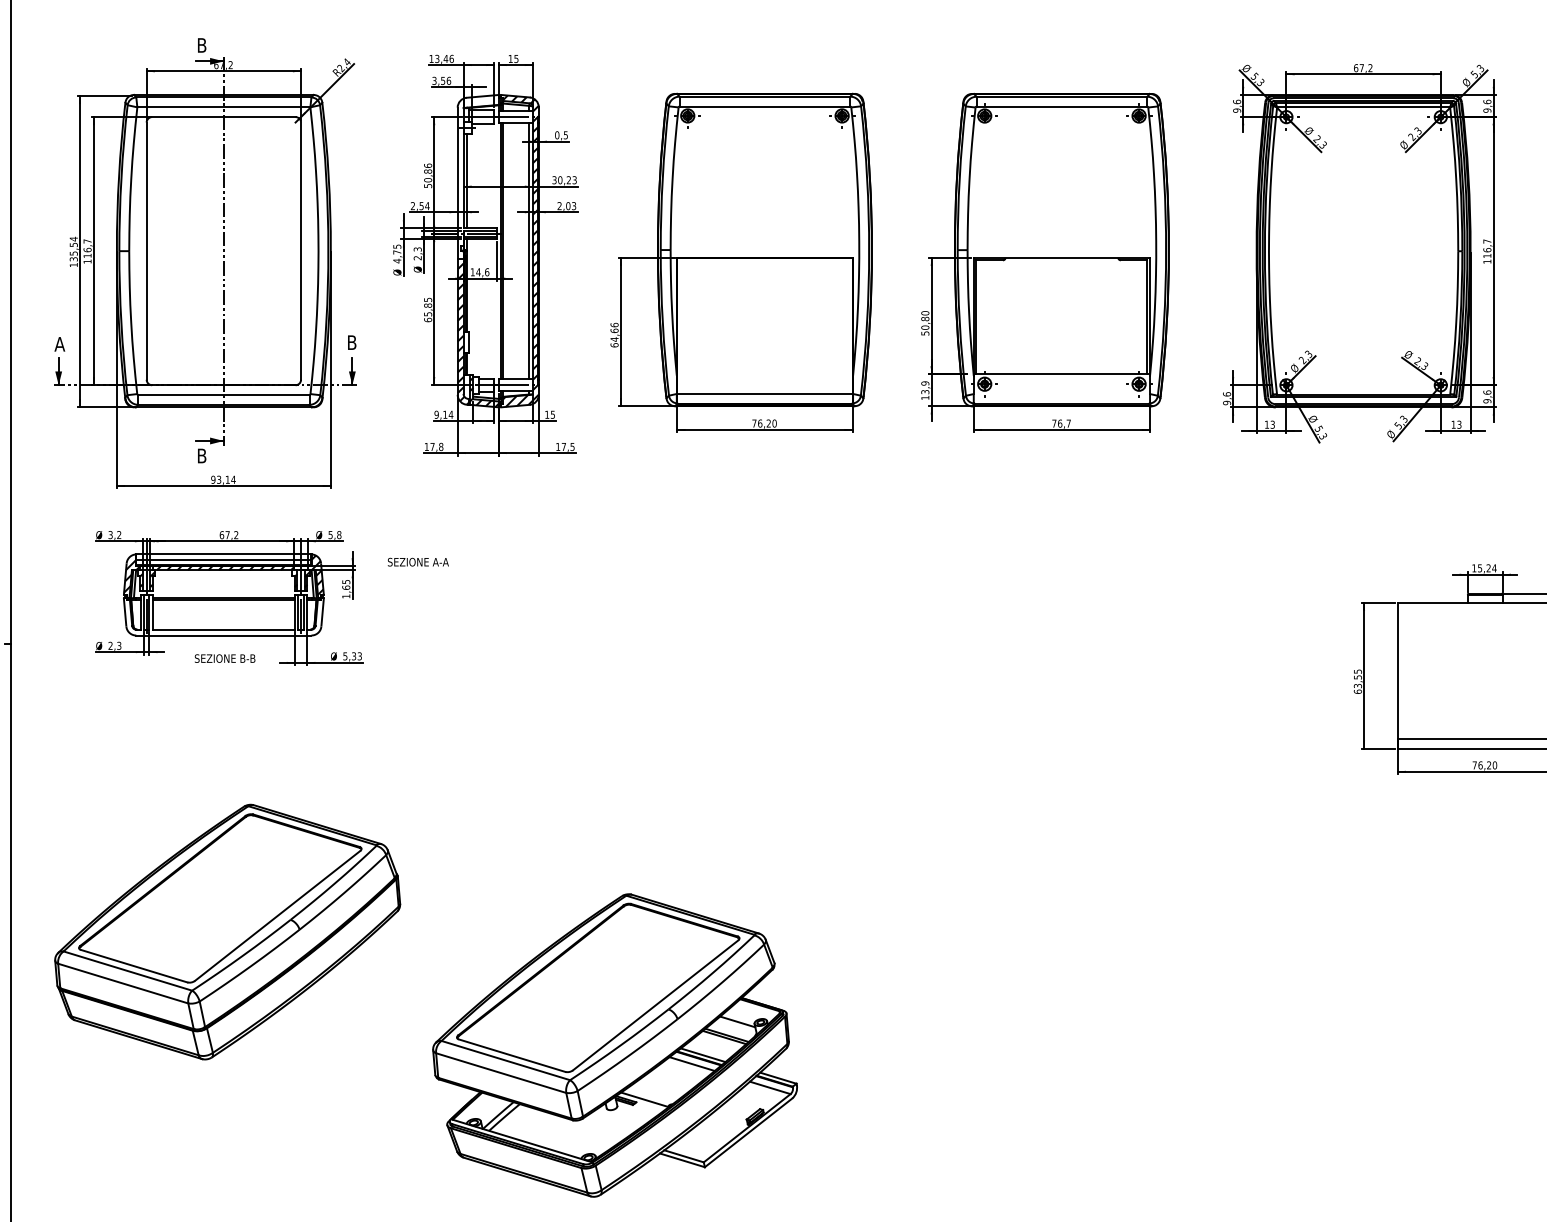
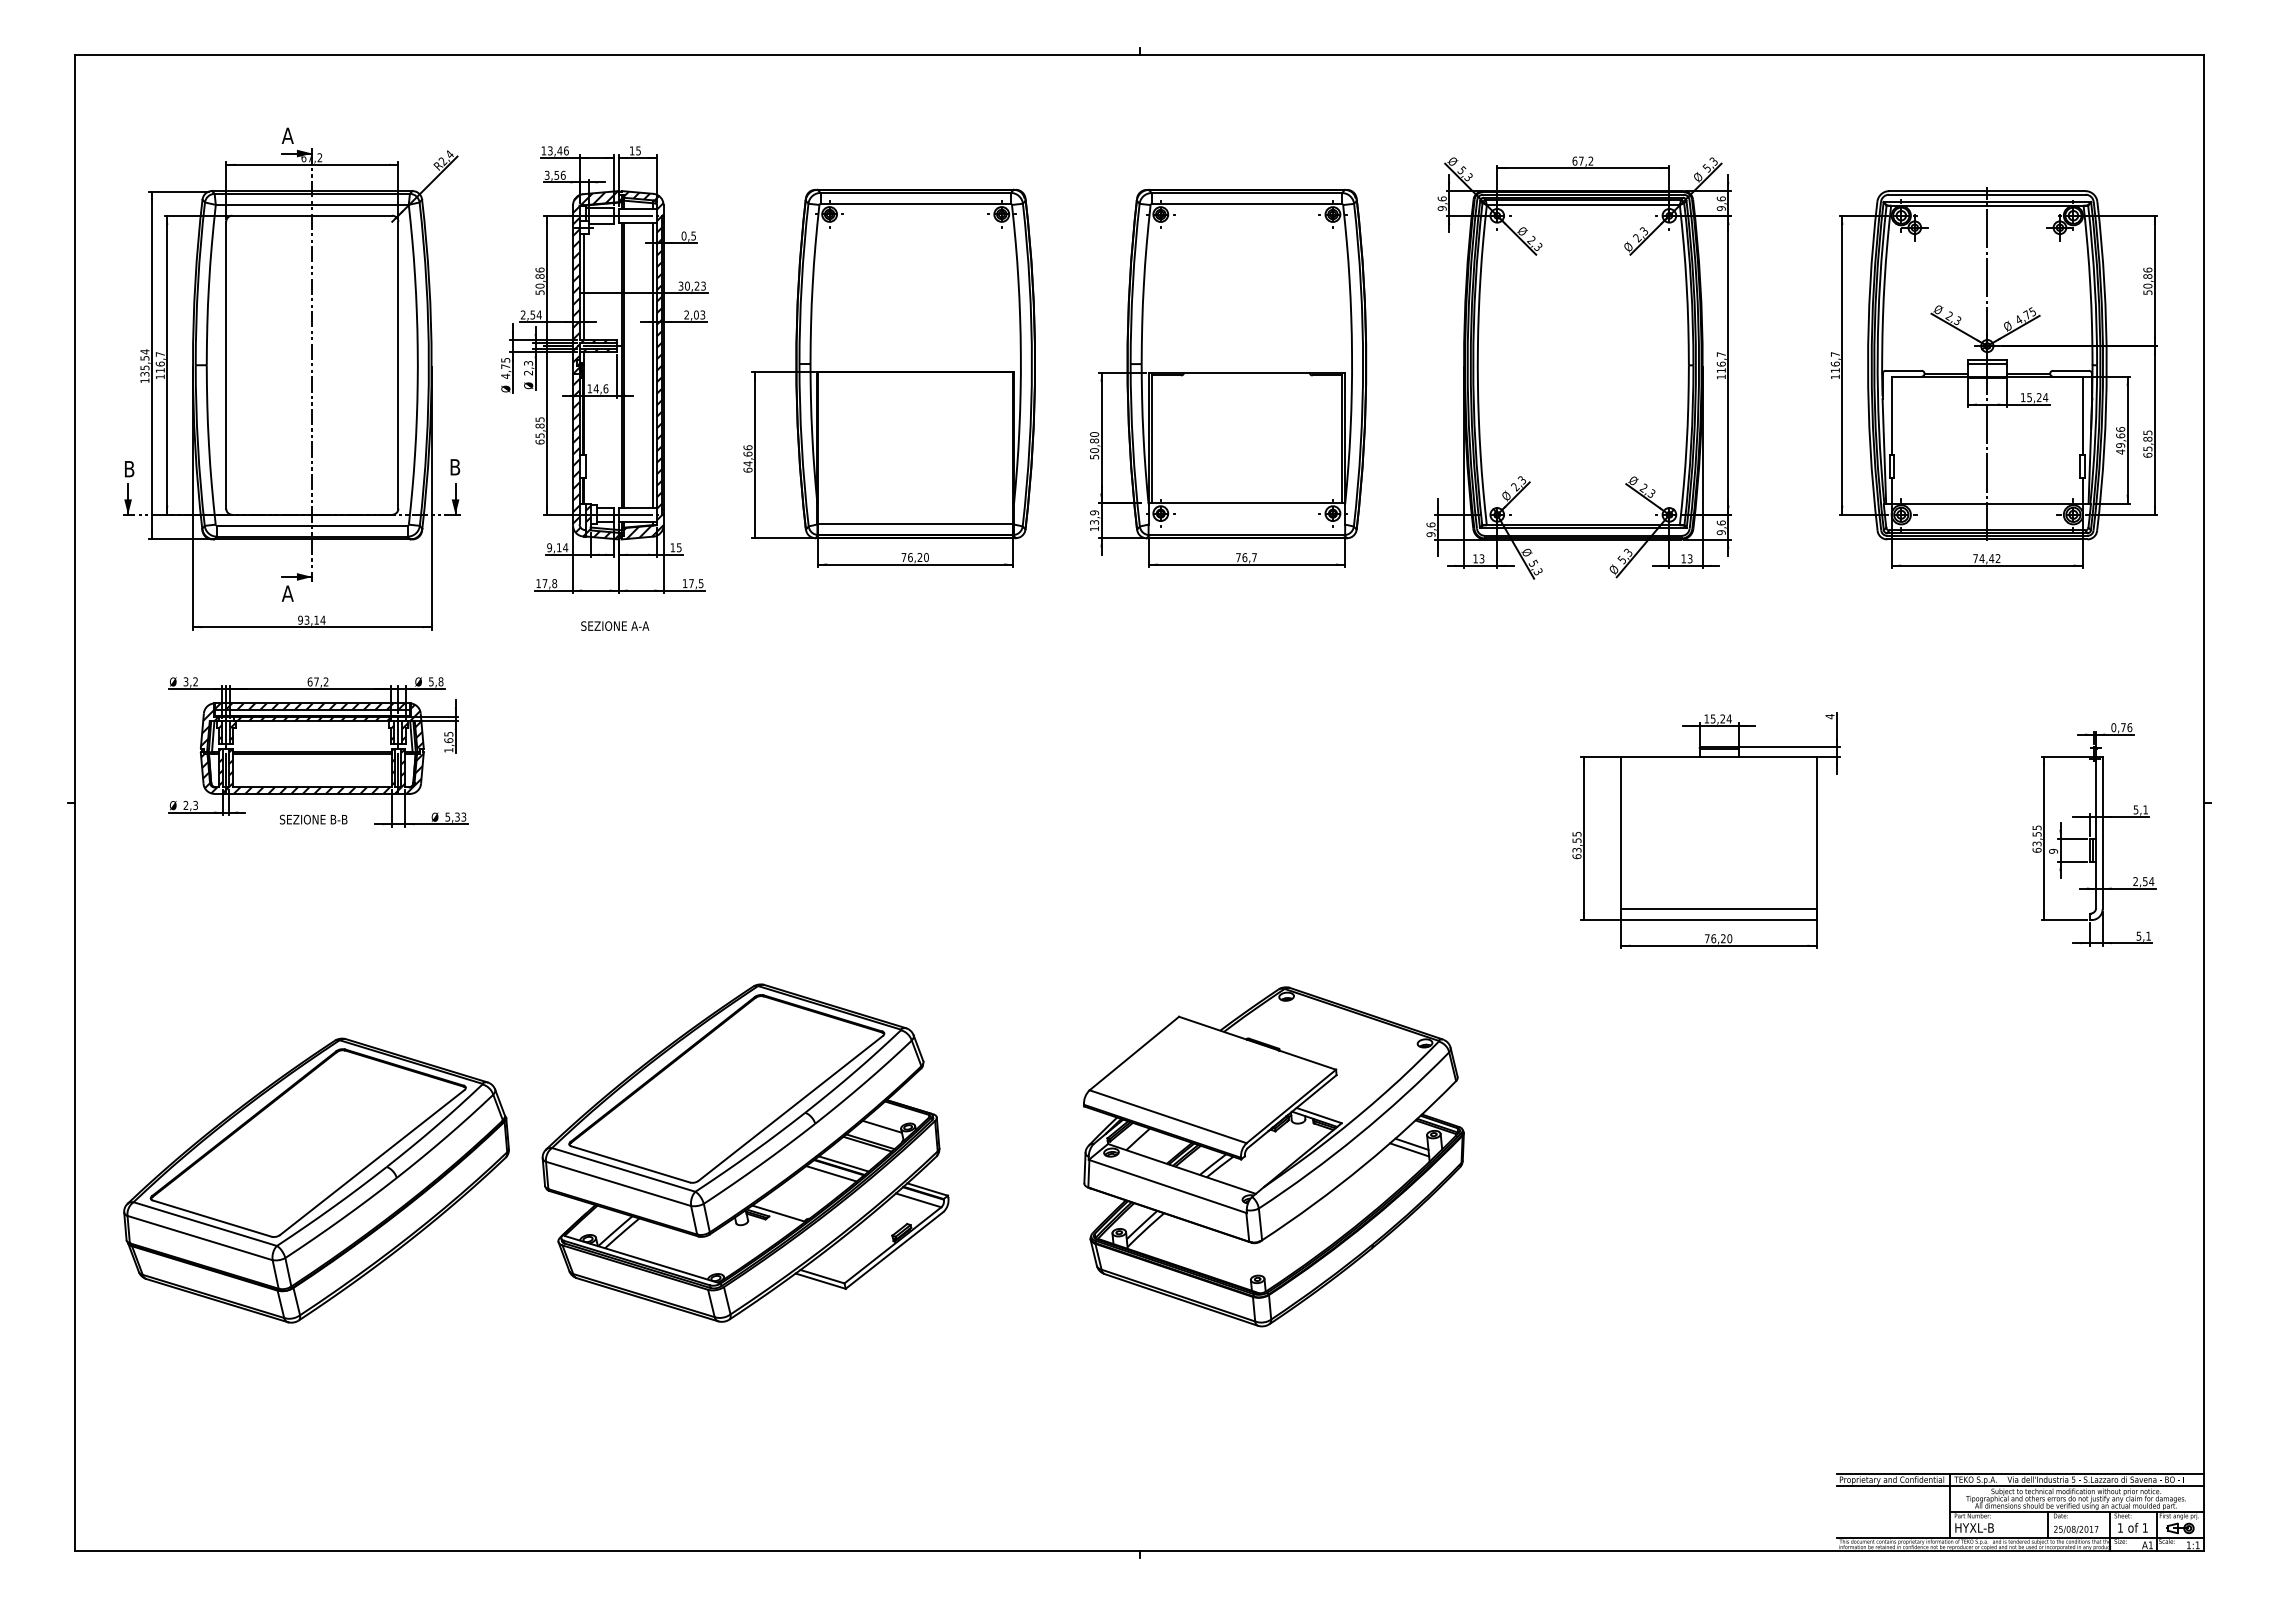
text: (201, 45) -> (287, 135), B -> A
hatch: (479, 176) -> (597, 282), added
text: (59, 344) -> (129, 469), A -> B
text: (201, 455) -> (287, 593), B -> A
hatch: (223, 557) -> (311, 706), added
text: (418, 561) -> (615, 625), moved
hatch: (224, 614) -> (312, 770), added
part: (227, 931) -> (316, 1180), moved
part: (1085, 960) -> (1273, 1156), added
part: (615, 1044) -> (745, 1152), moved

